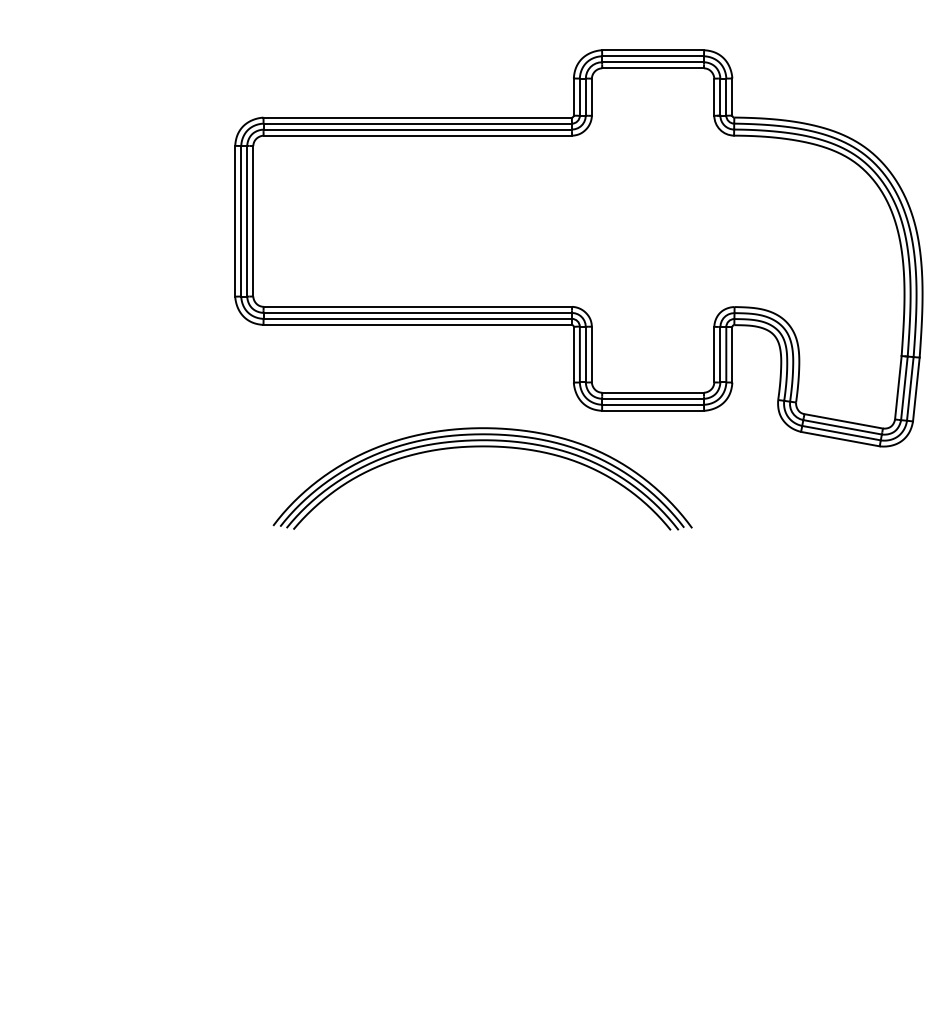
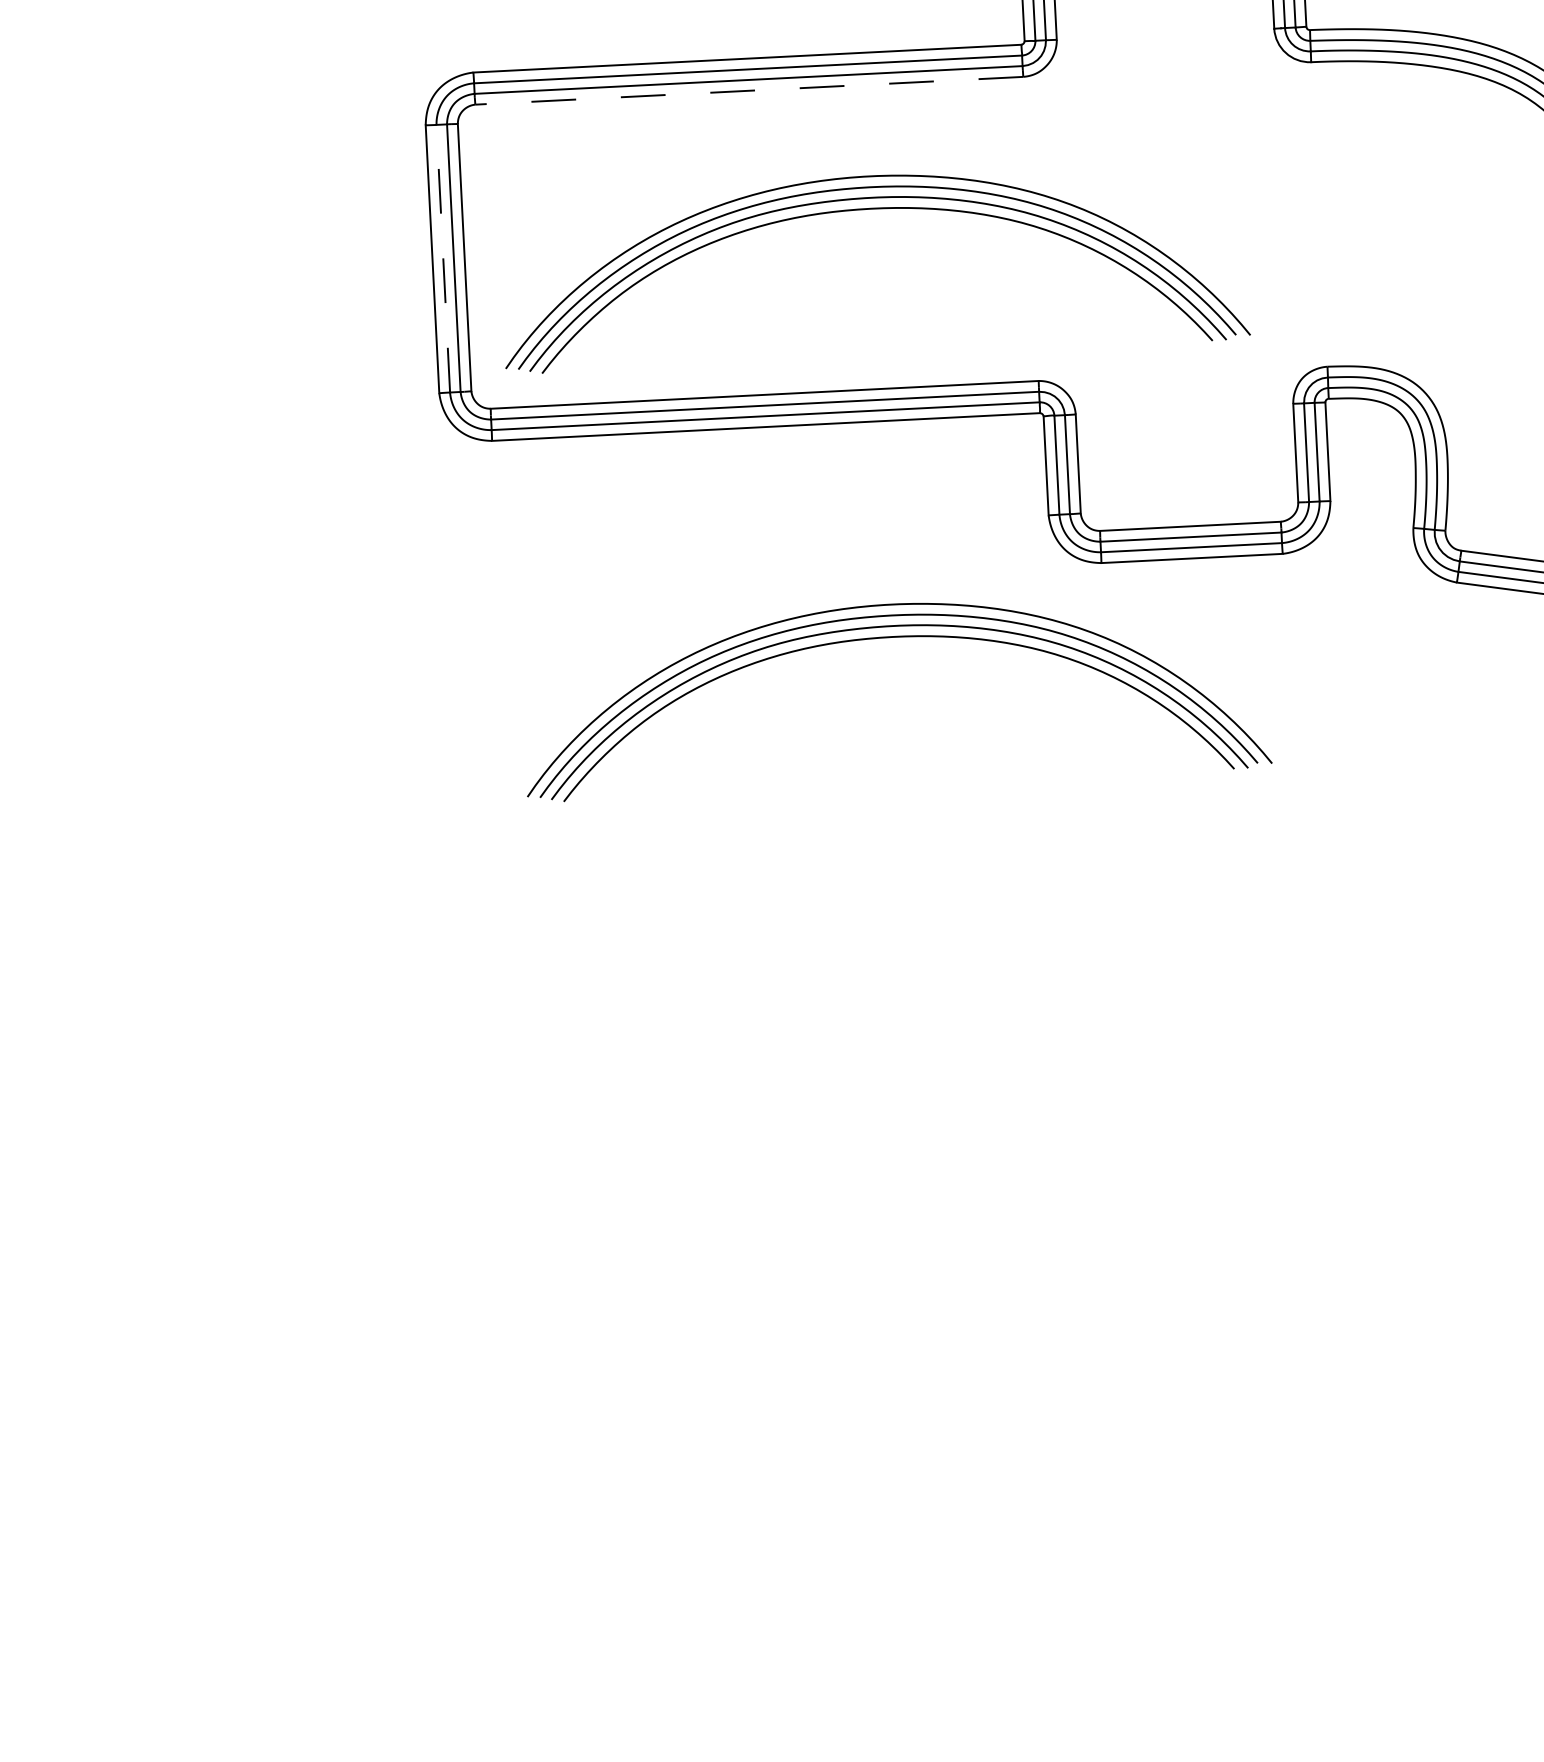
line: (417, 135) -> (748, 90), solid -> dashed
part: (482, 206) -> (870, 210), added
line: (241, 220) -> (443, 257), solid -> dashed

